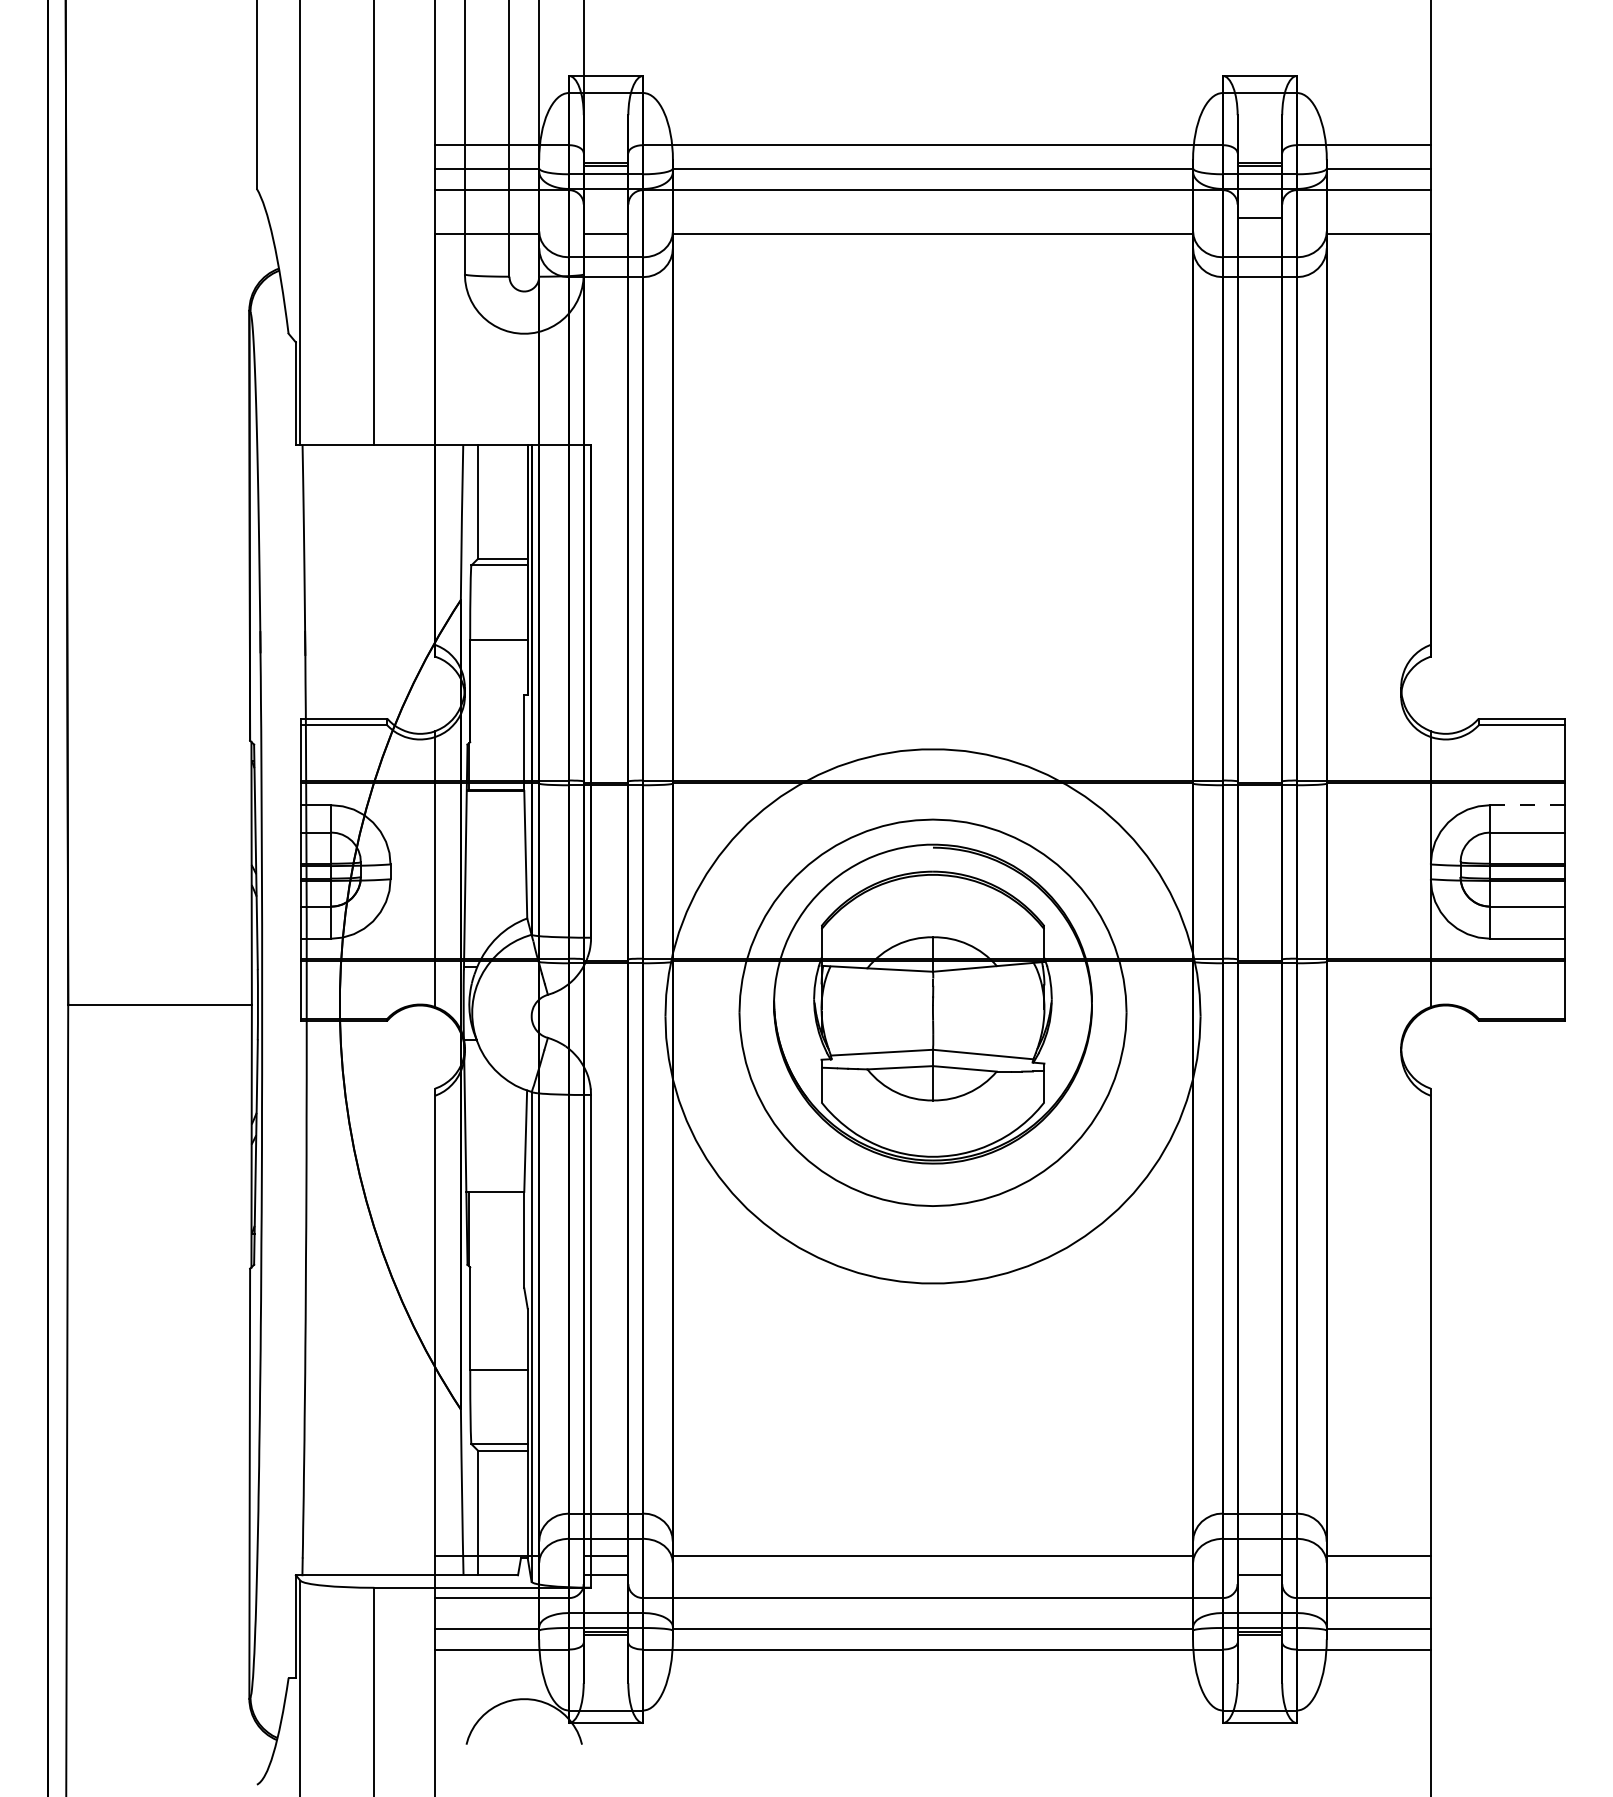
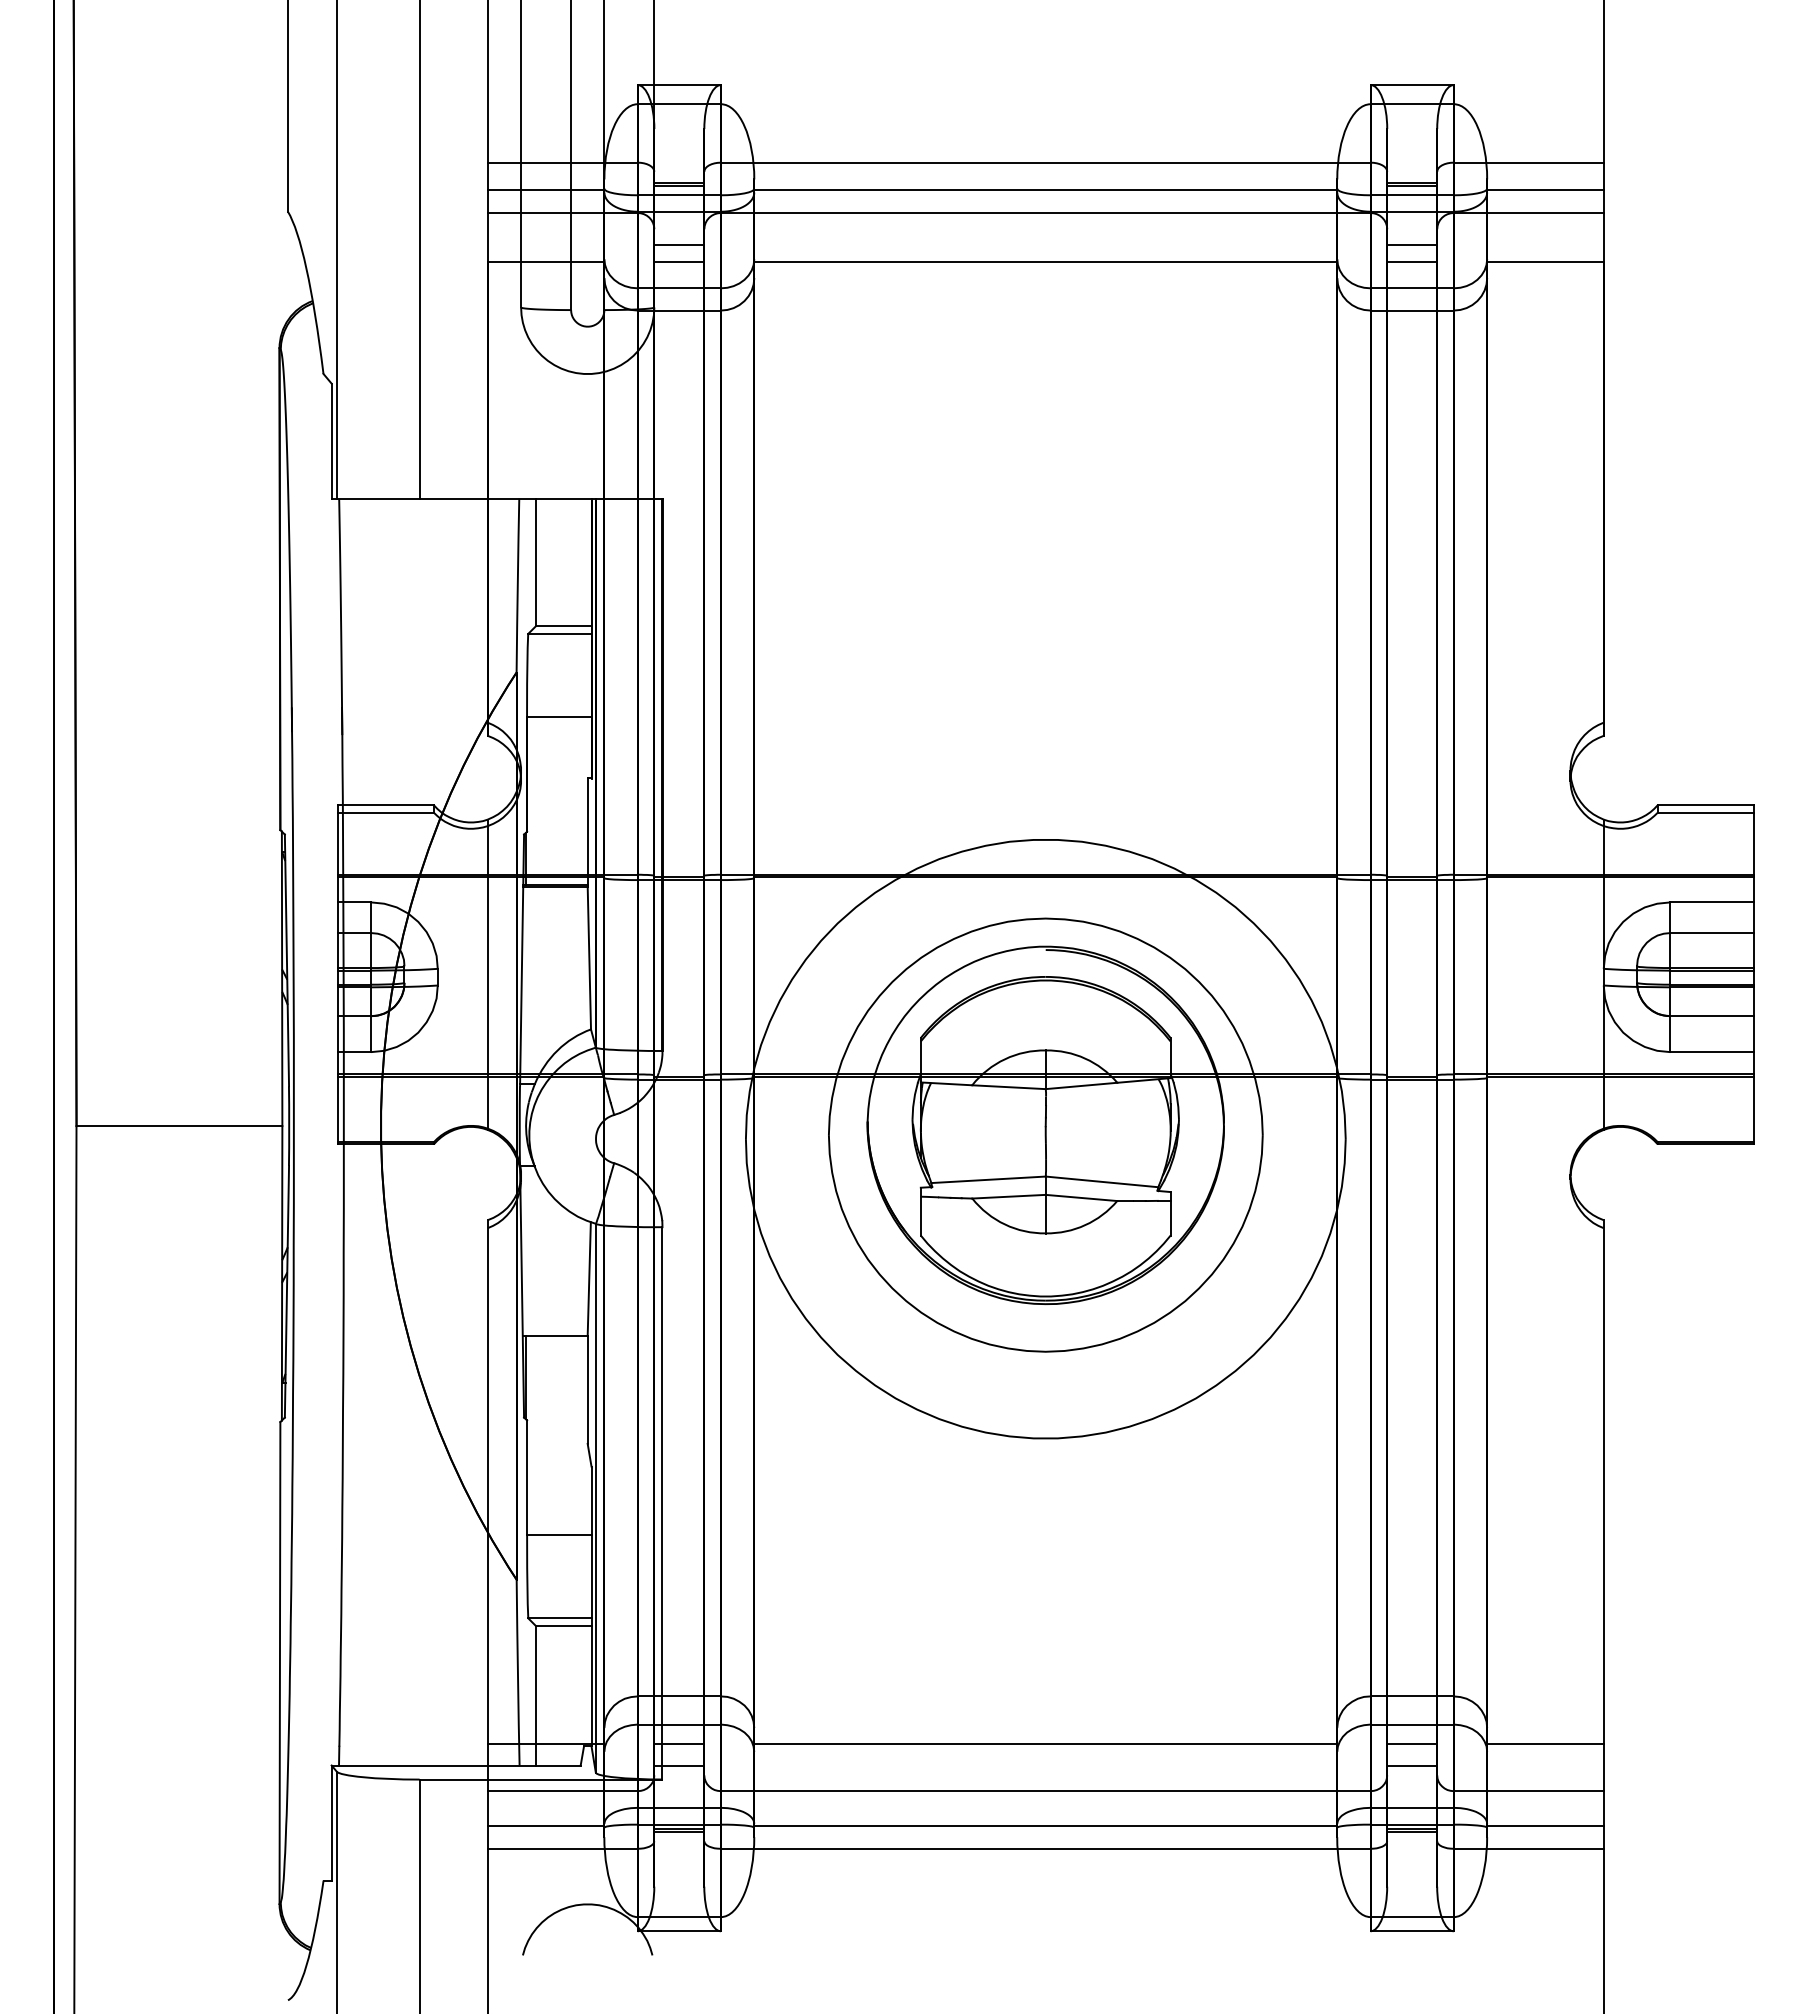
line: (606, 218) -> (679, 244), added
line: (1260, 233) -> (1412, 261), added
line: (1526, 805) -> (1711, 902), dashed -> solid
line: (1260, 1555) -> (1412, 1743), added

